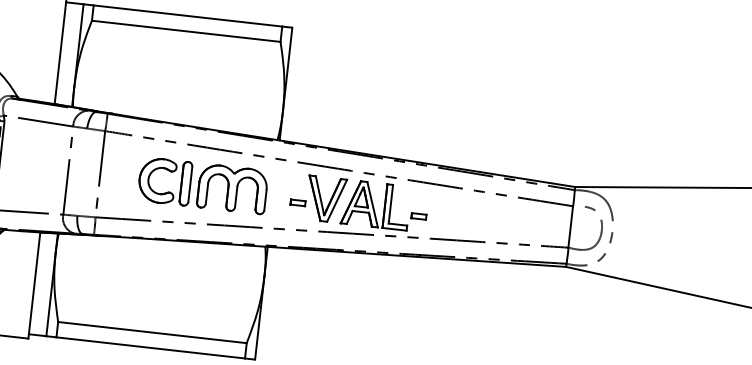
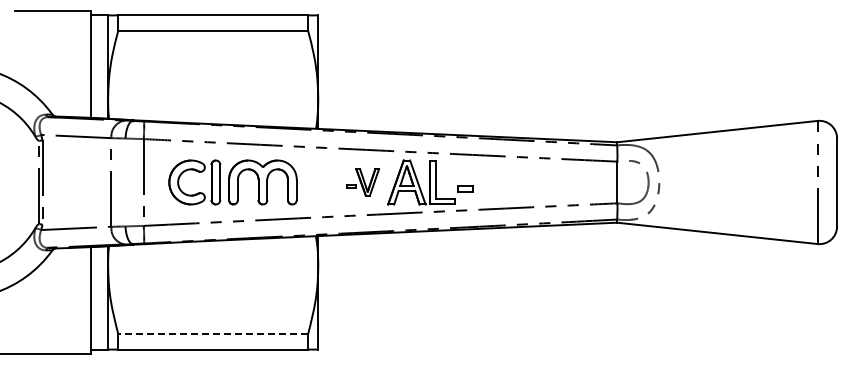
part: (202, 185) -> (232, 182), moved
part: (317, 198) -> (362, 182), size x0.6
line: (152, 332) -> (213, 334), solid -> dashed

